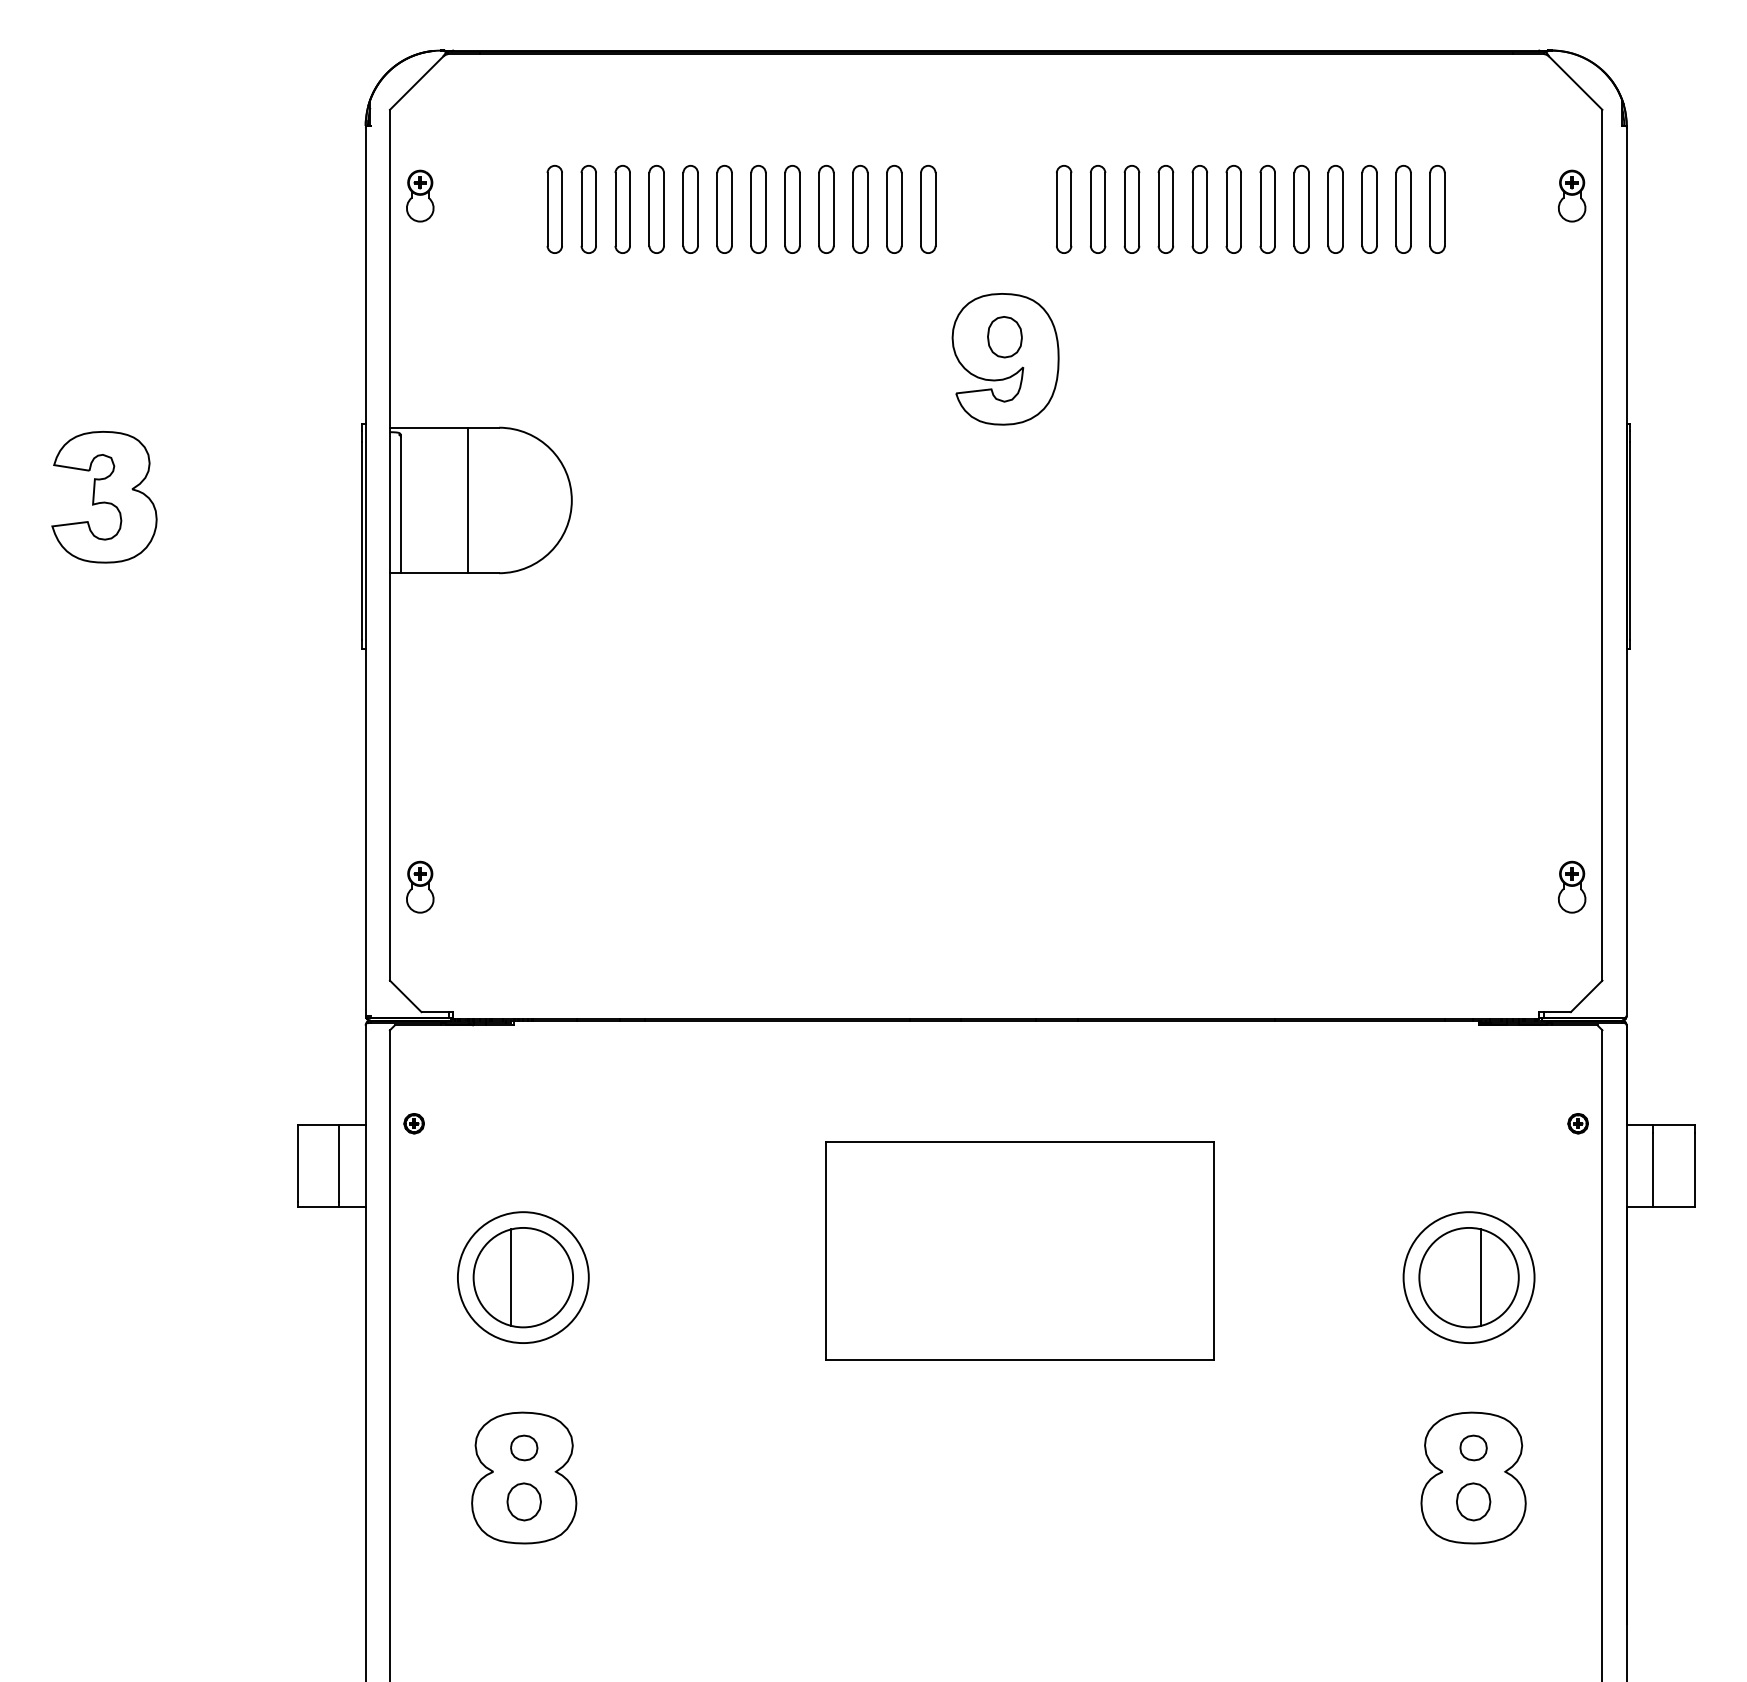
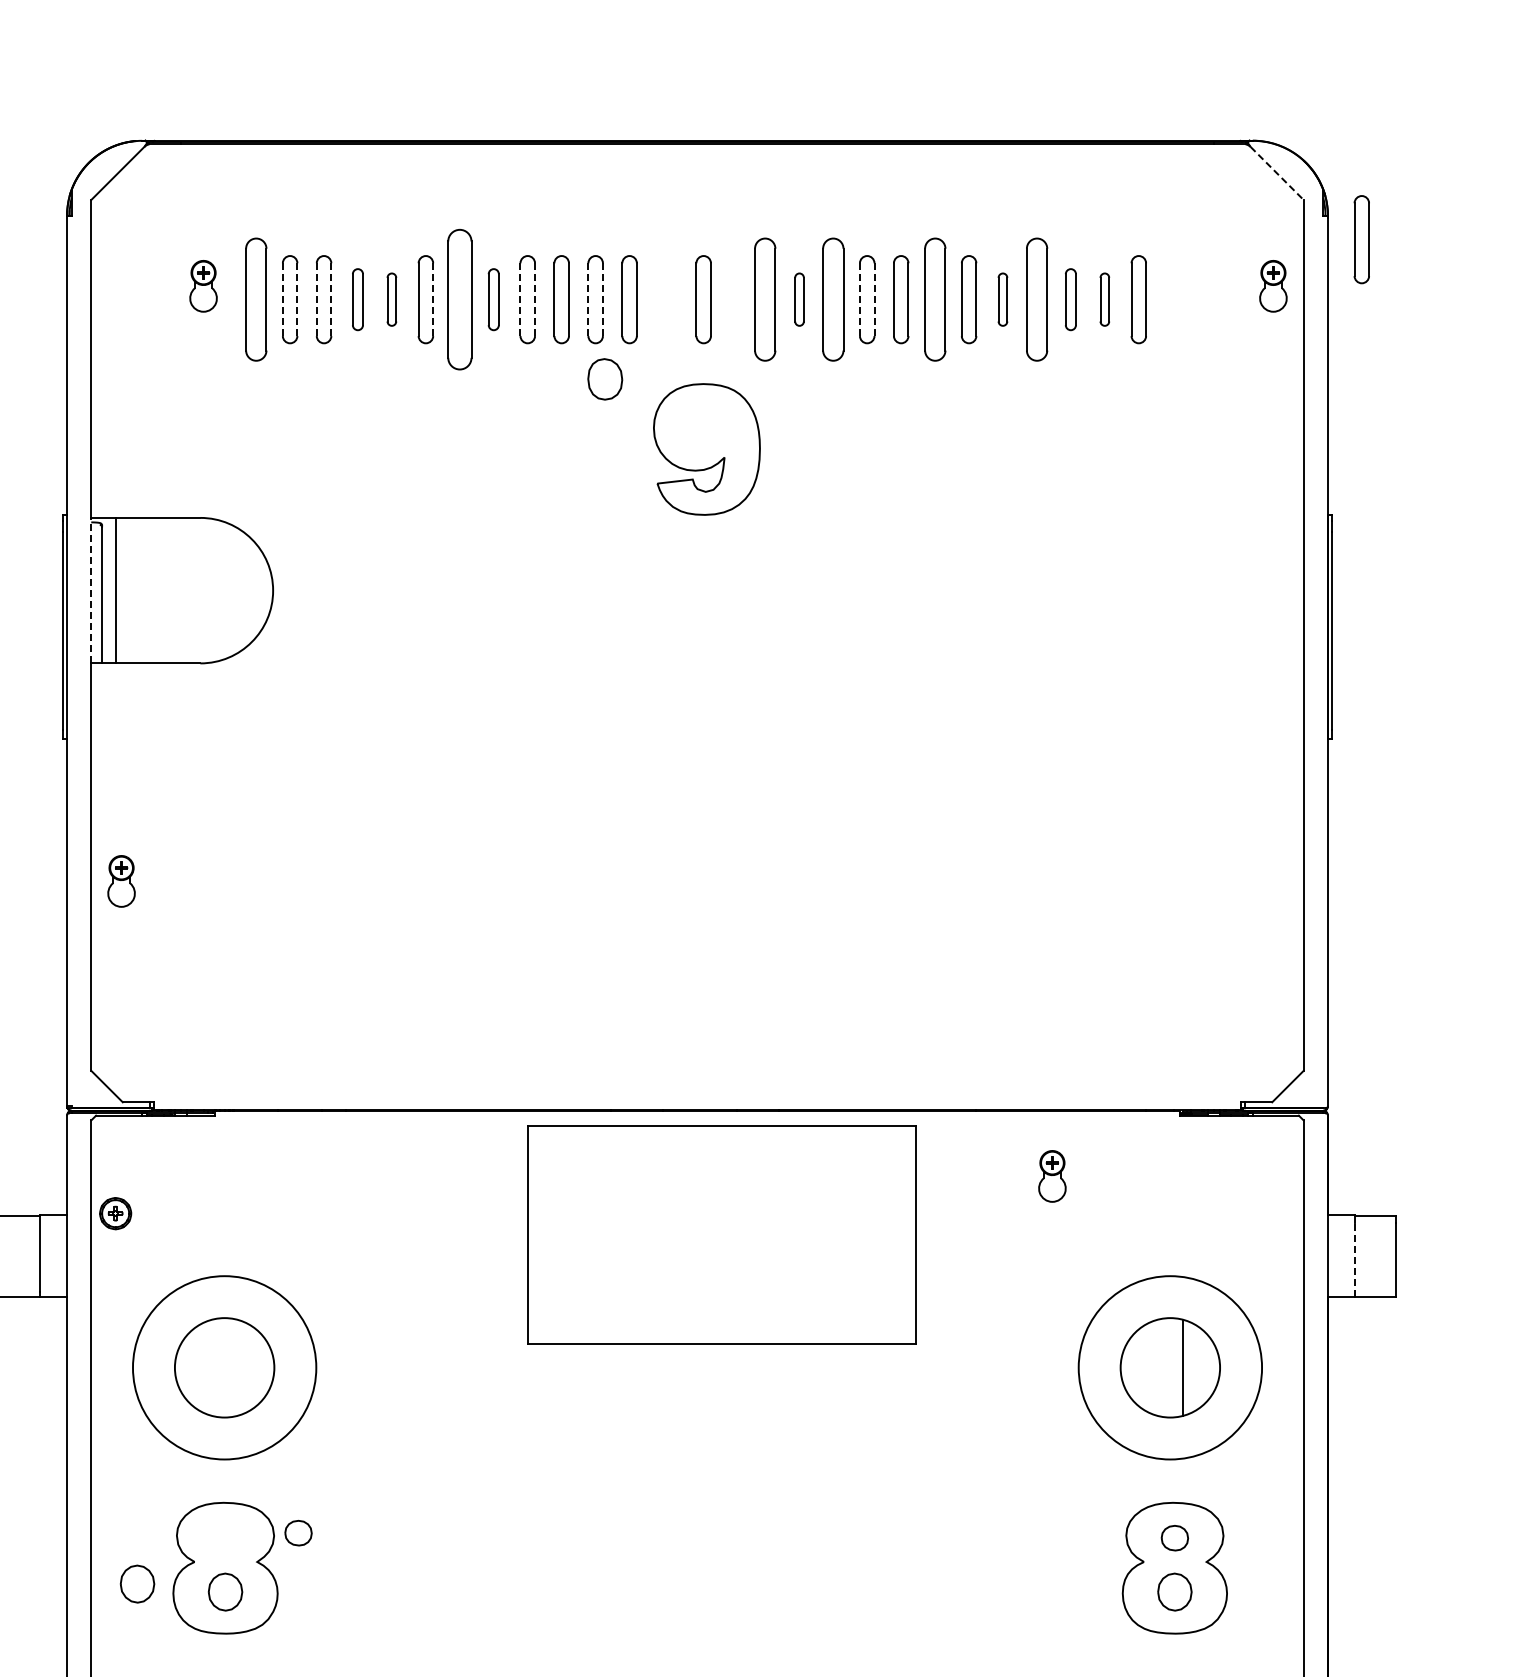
line: (1575, 83) -> (1276, 173), solid -> dashed
part: (1660, 149) -> (1361, 239), added
part: (420, 195) -> (203, 285), moved
part: (554, 209) -> (255, 299), size x1.4
line: (581, 209) -> (282, 299), solid -> dashed
line: (596, 209) -> (297, 299), solid -> dashed
line: (615, 209) -> (316, 299), solid -> dashed
line: (630, 209) -> (331, 299), solid -> dashed
part: (656, 209) -> (357, 299), size x0.7
part: (690, 209) -> (391, 299), size x0.6
line: (731, 209) -> (432, 299), solid -> dashed
part: (758, 209) -> (459, 299), size x1.6
part: (792, 209) -> (493, 299), size x0.7
line: (819, 209) -> (520, 299), solid -> dashed
line: (833, 209) -> (534, 299), solid -> dashed
line: (887, 209) -> (588, 299), solid -> dashed
line: (901, 209) -> (602, 299), solid -> dashed
part: (1002, 209) -> (703, 299), added
part: (1064, 209) -> (765, 299), size x1.4
part: (1098, 209) -> (799, 299), size x0.6
part: (1131, 209) -> (832, 299), size x1.4
line: (1158, 209) -> (859, 299), solid -> dashed
line: (1173, 209) -> (874, 299), solid -> dashed
part: (1233, 209) -> (934, 299), size x1.4
part: (1301, 209) -> (1002, 299), size x0.6
part: (1335, 209) -> (1036, 299), size x1.4
part: (1369, 209) -> (1070, 299), size x0.7
part: (1403, 209) -> (1104, 299), size x0.6
part: (1004, 337) -> (604, 379), moved
line: (389, 500) -> (90, 590), solid -> dashed
line: (467, 500) -> (115, 590), moved
part: (420, 886) -> (121, 880), moved
part: (1572, 886) -> (1052, 1175), moved
part: (413, 1123) -> (114, 1213), size x1.6
part: (1577, 1123) -> (1278, 1213), removed
line: (1653, 1170) -> (1354, 1260), solid -> dashed
part: (1019, 1250) -> (720, 1234), moved
line: (511, 1277) -> (212, 1367), removed
circle: (522, 1277) -> (223, 1367), size x1.4
circle: (1468, 1277) -> (1169, 1367), size x1.4
part: (524, 1447) -> (298, 1532), moved
part: (435, 1493) -> (136, 1583), added

